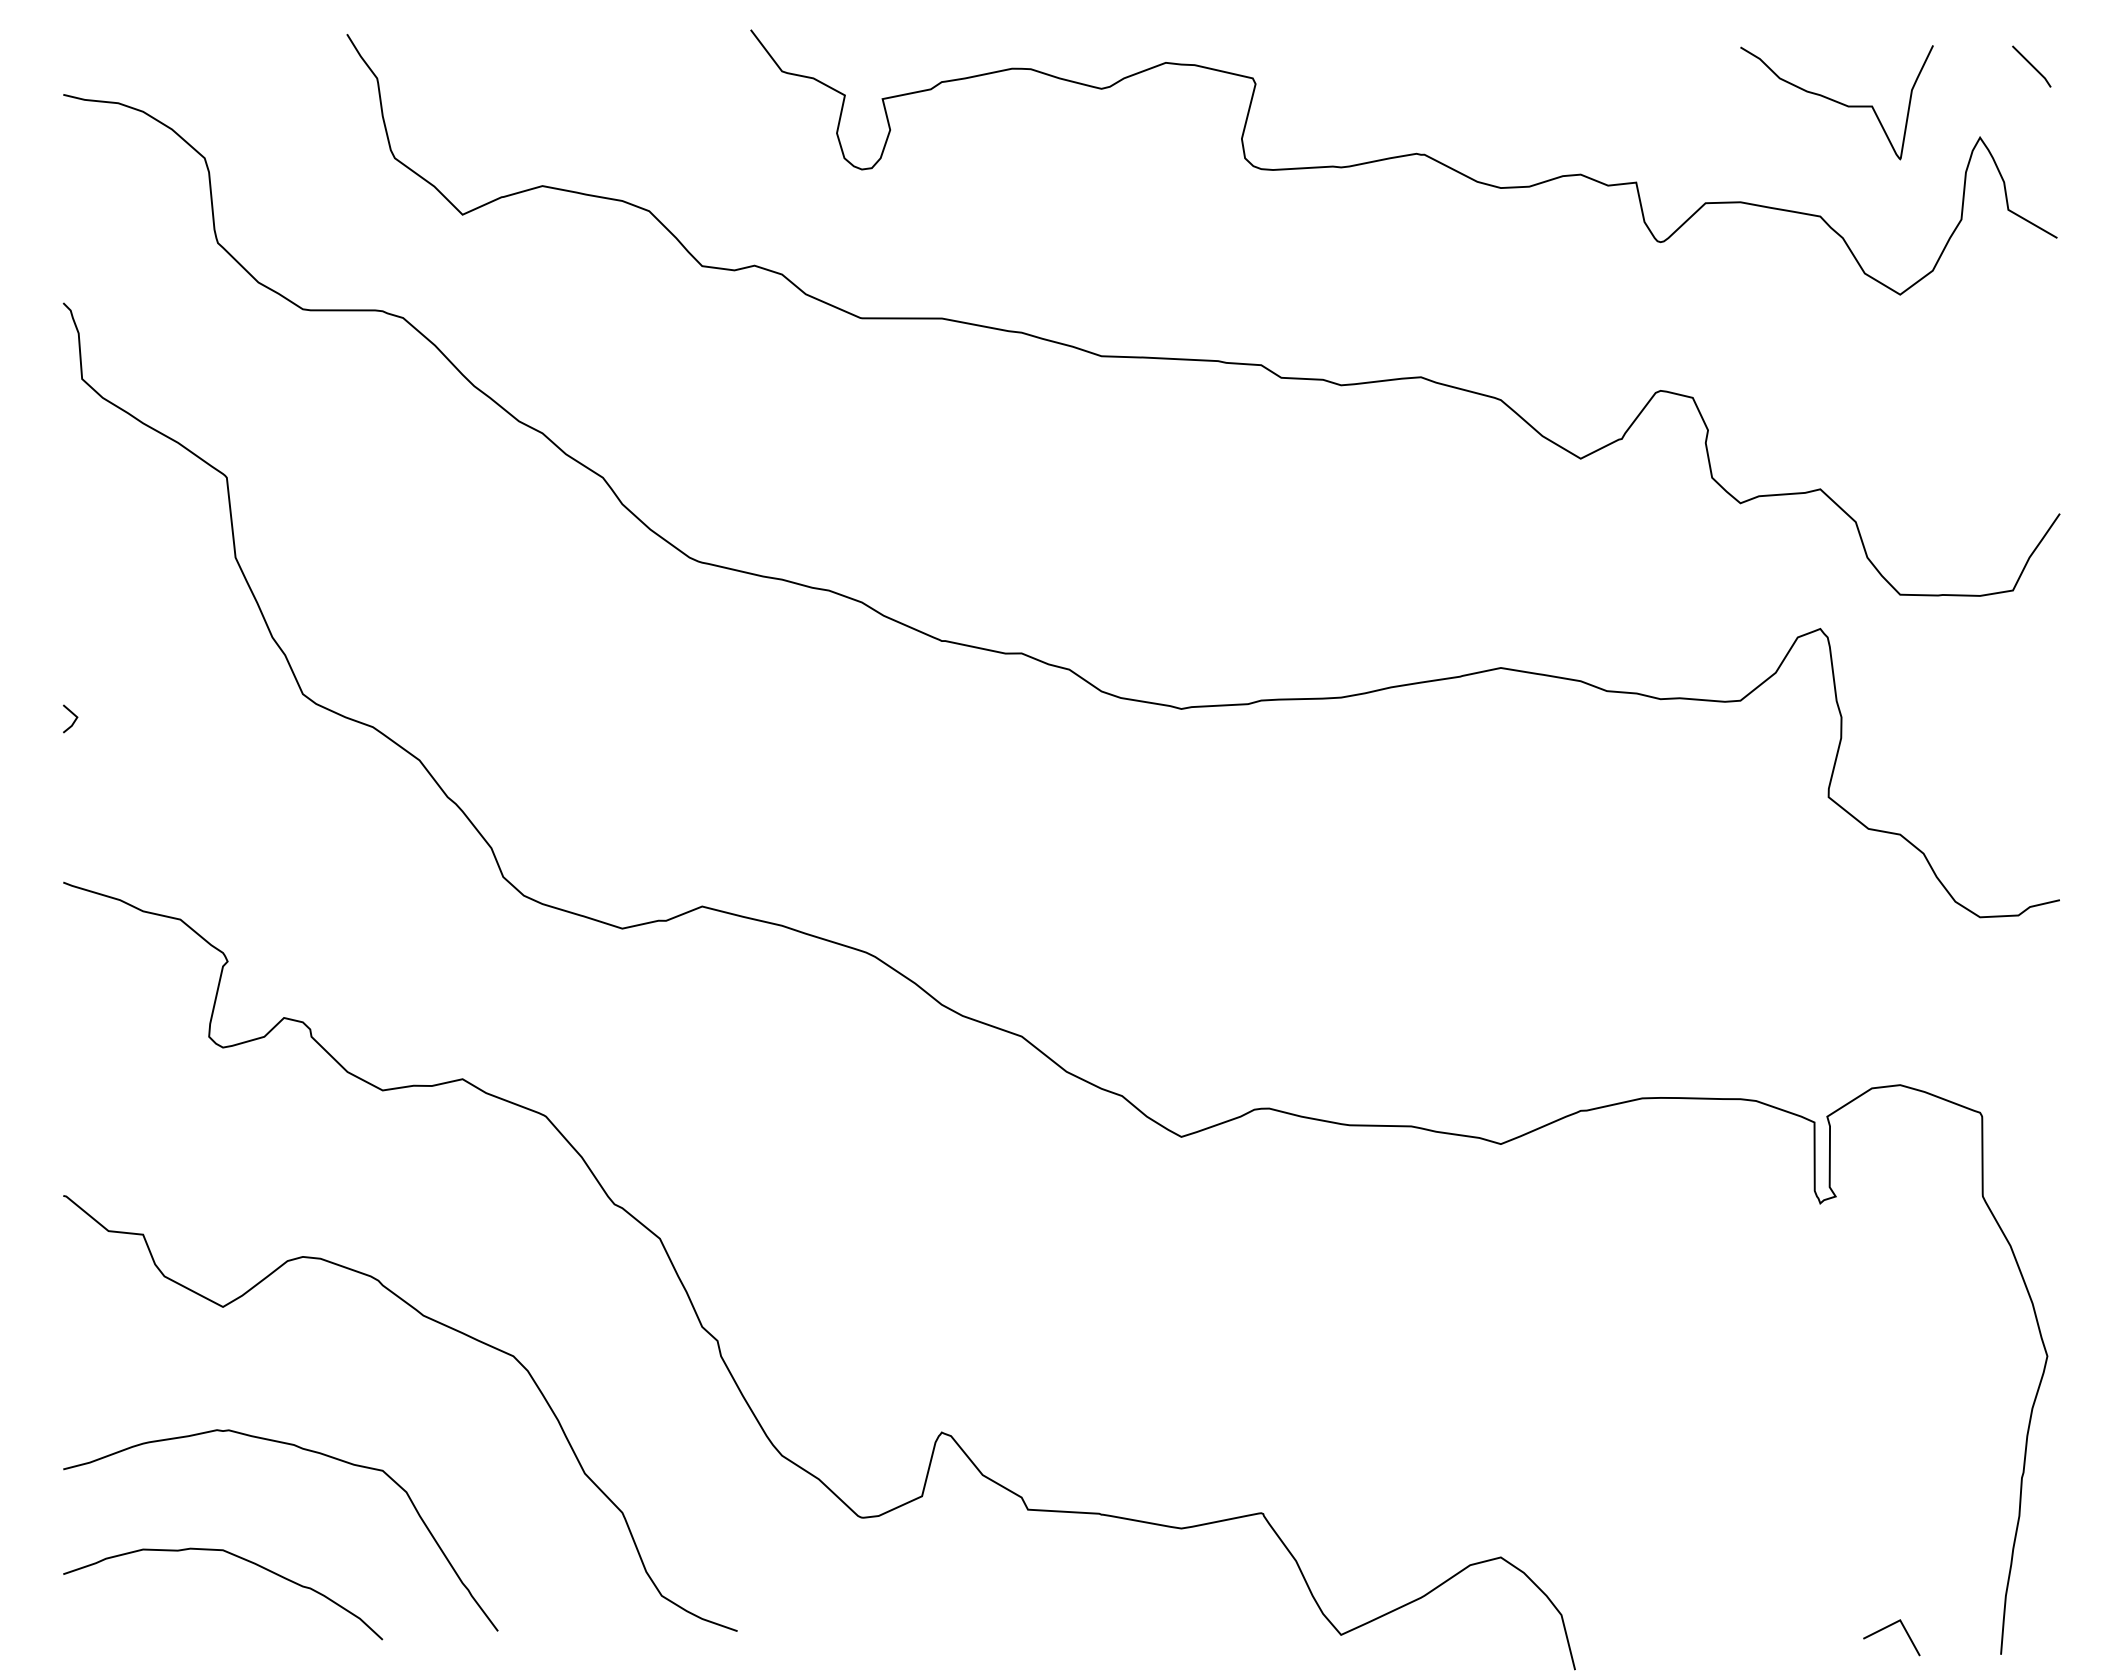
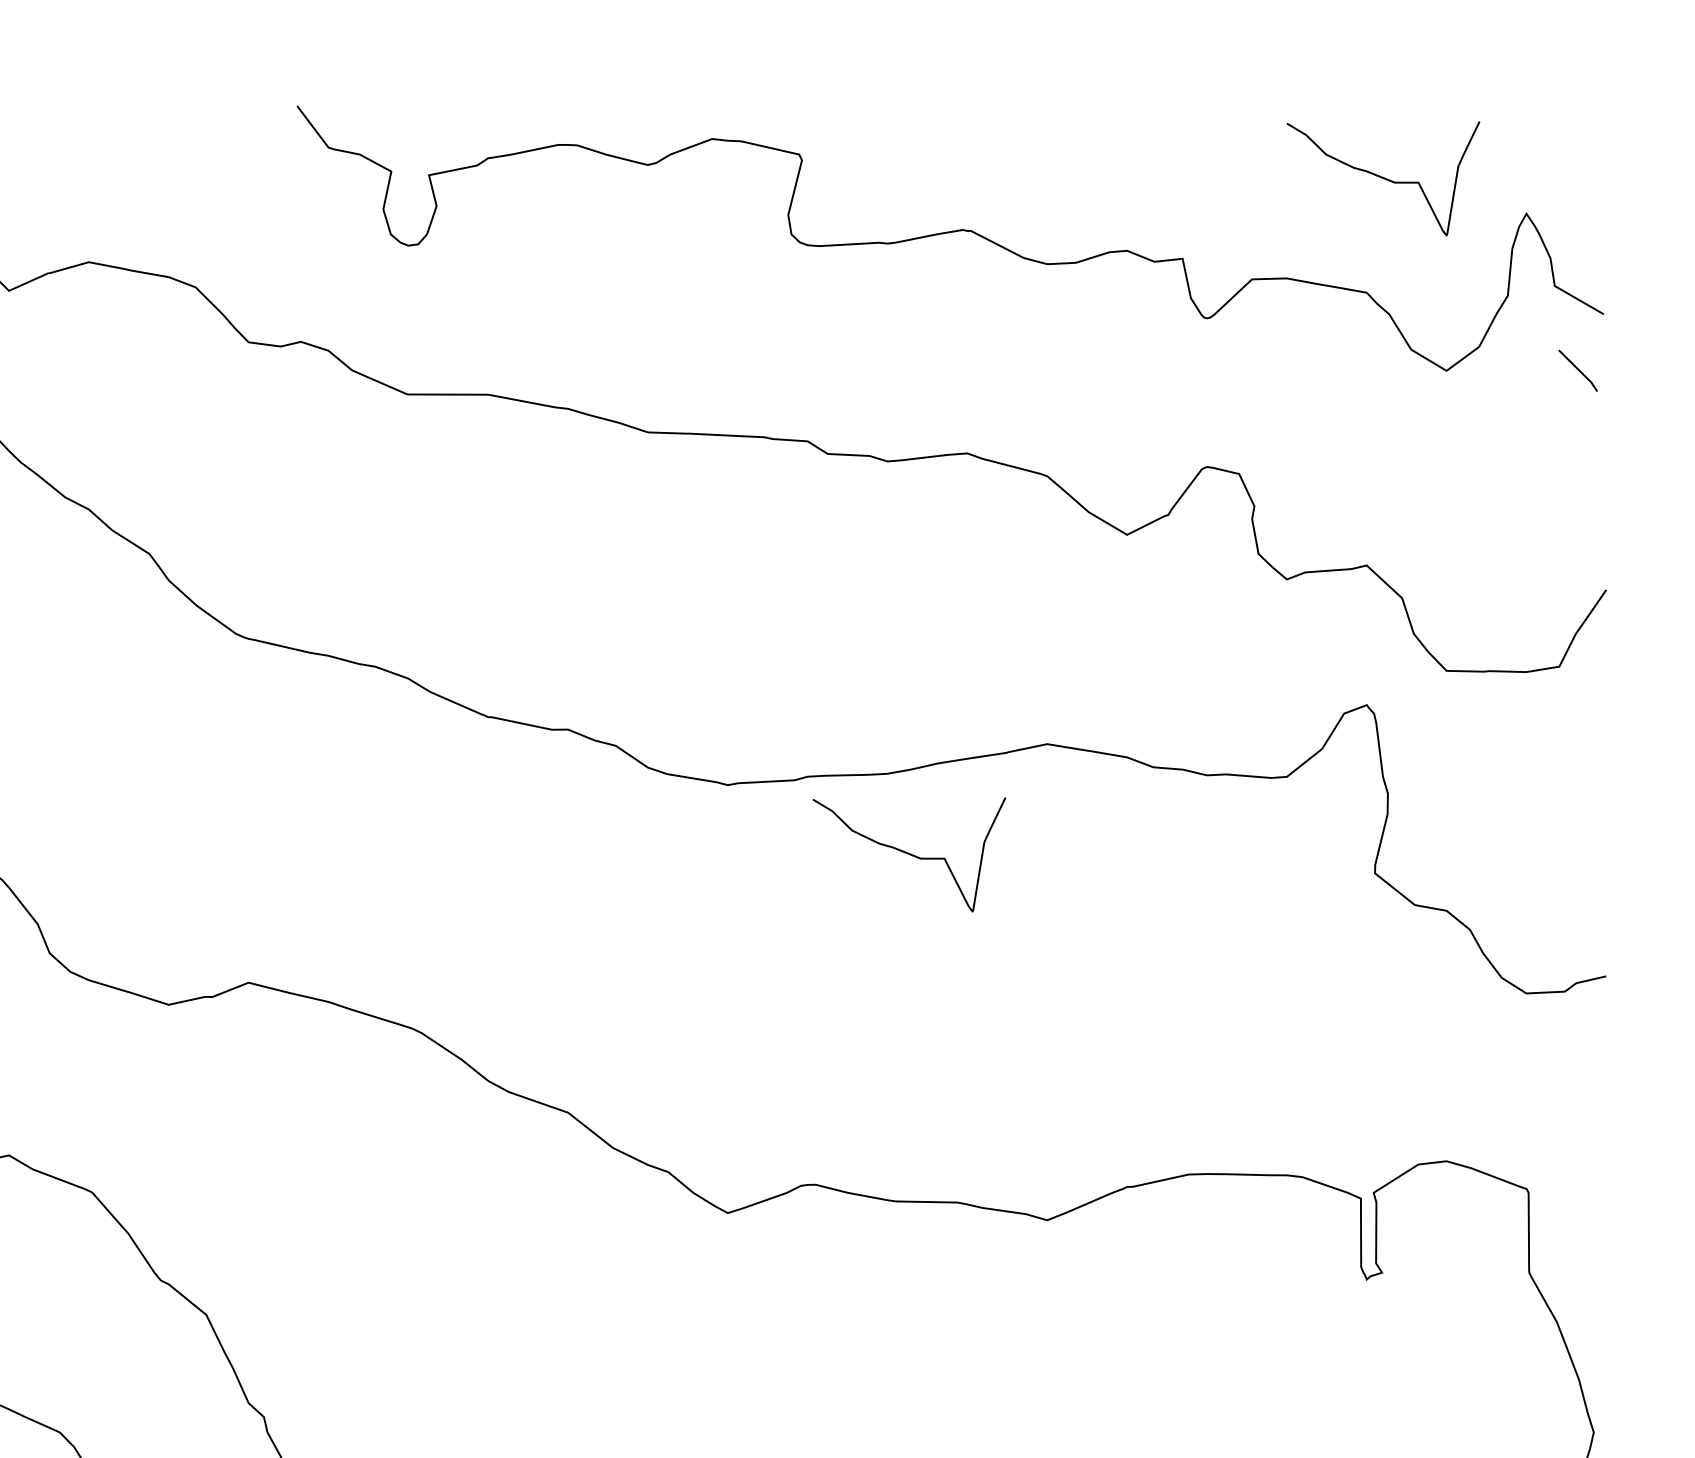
line: (2031, 66) -> (1577, 370), moved
curve: (1362, 778) -> (908, 854), added

